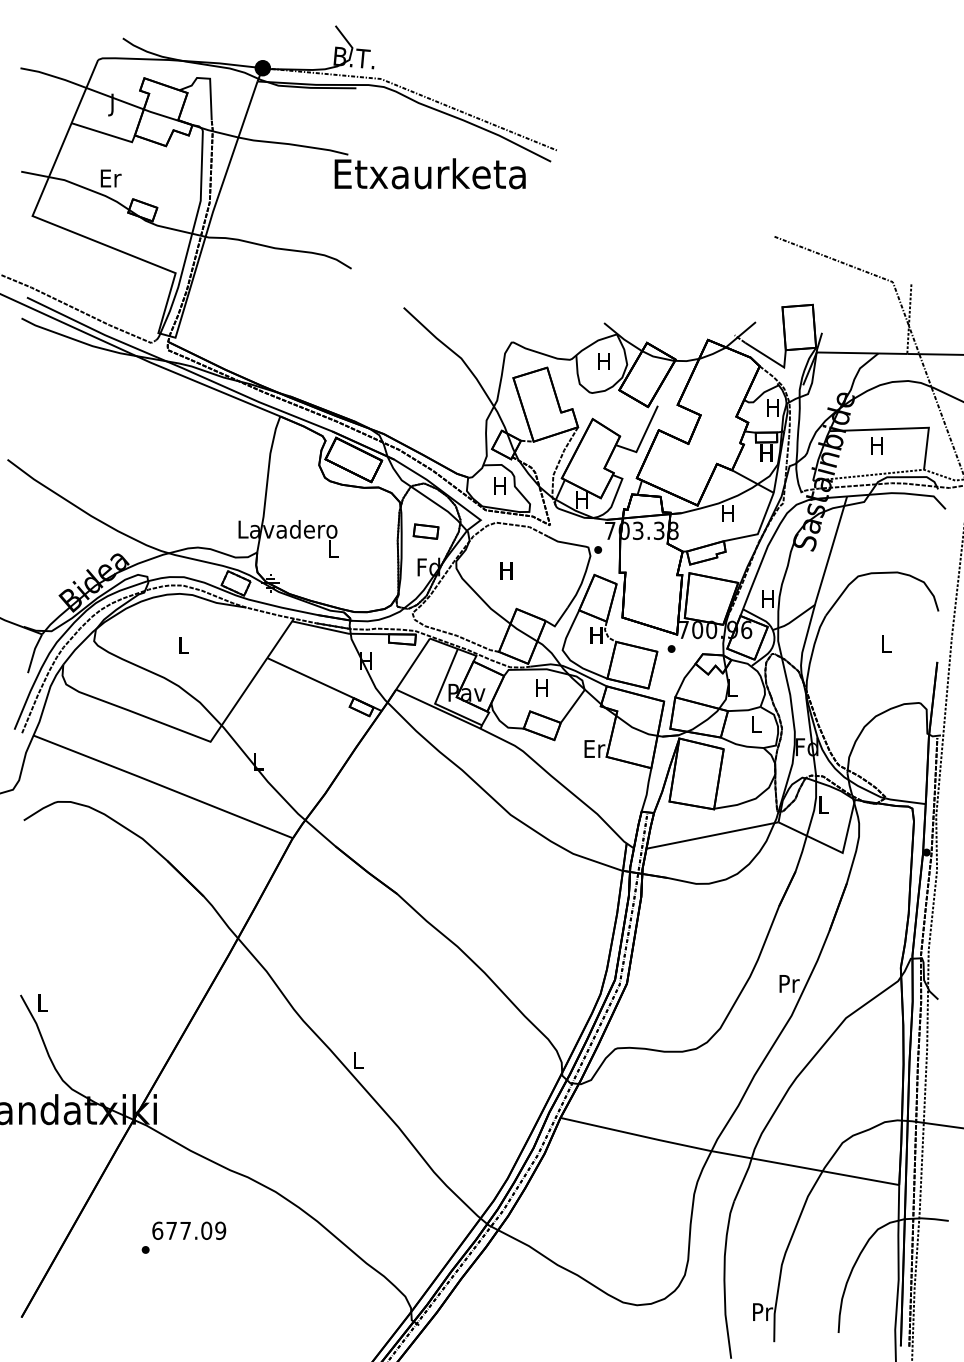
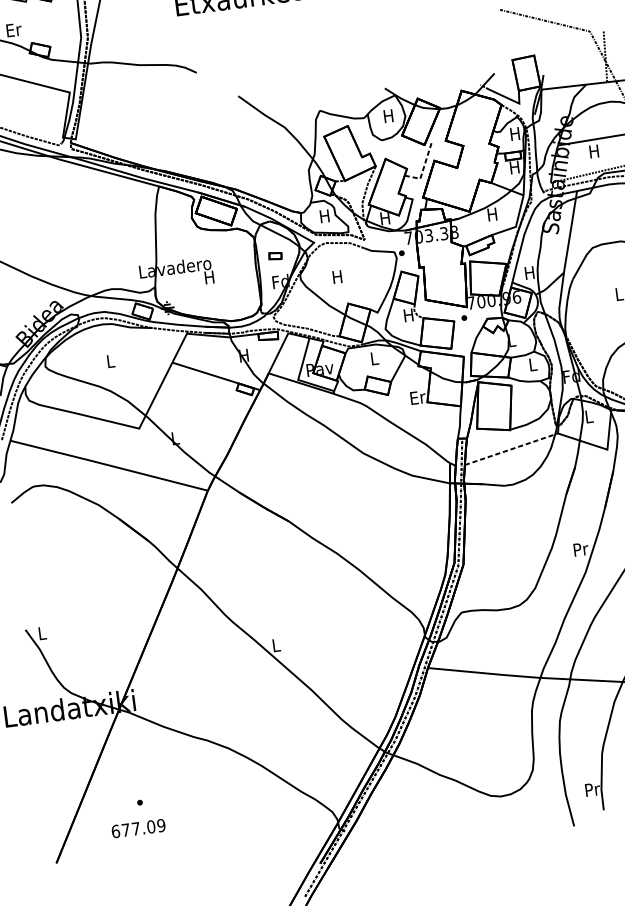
line: (642, 438) -> (423, 168), solid -> dashed
part: (425, 531) -> (275, 256), size x0.7
text: (332, 548) -> (209, 277), L -> H
text: (541, 687) -> (373, 358), H -> L
line: (712, 835) -> (511, 449), solid -> dashed
text: (189, 1230) -> (138, 828), moved

